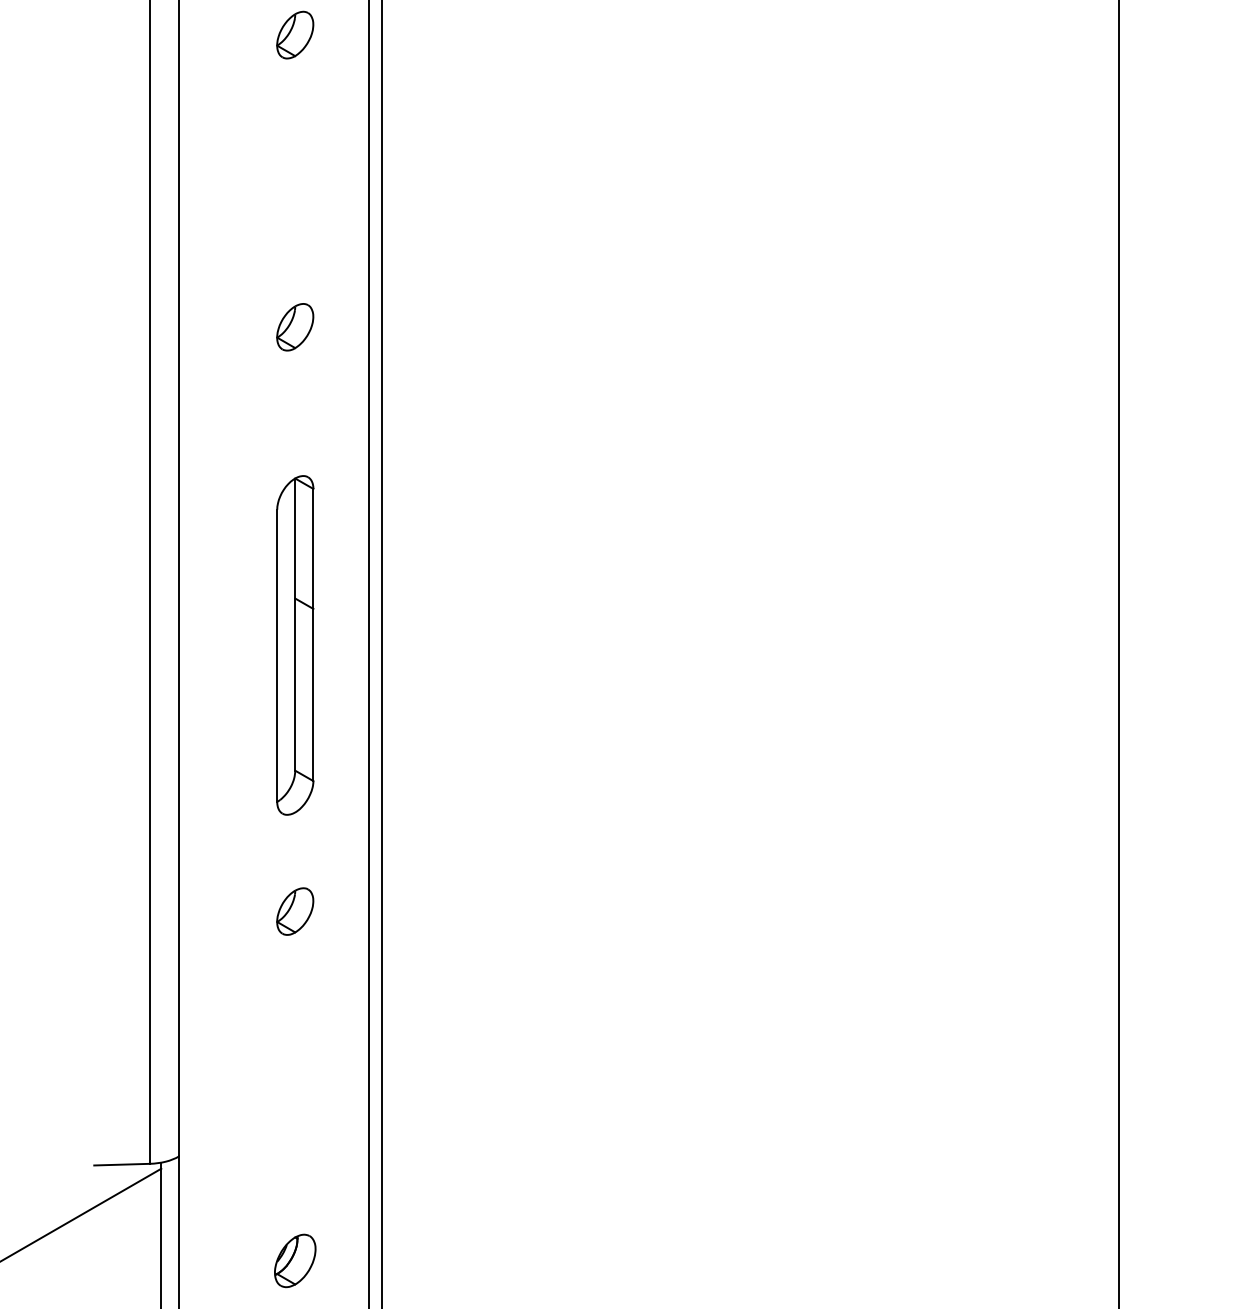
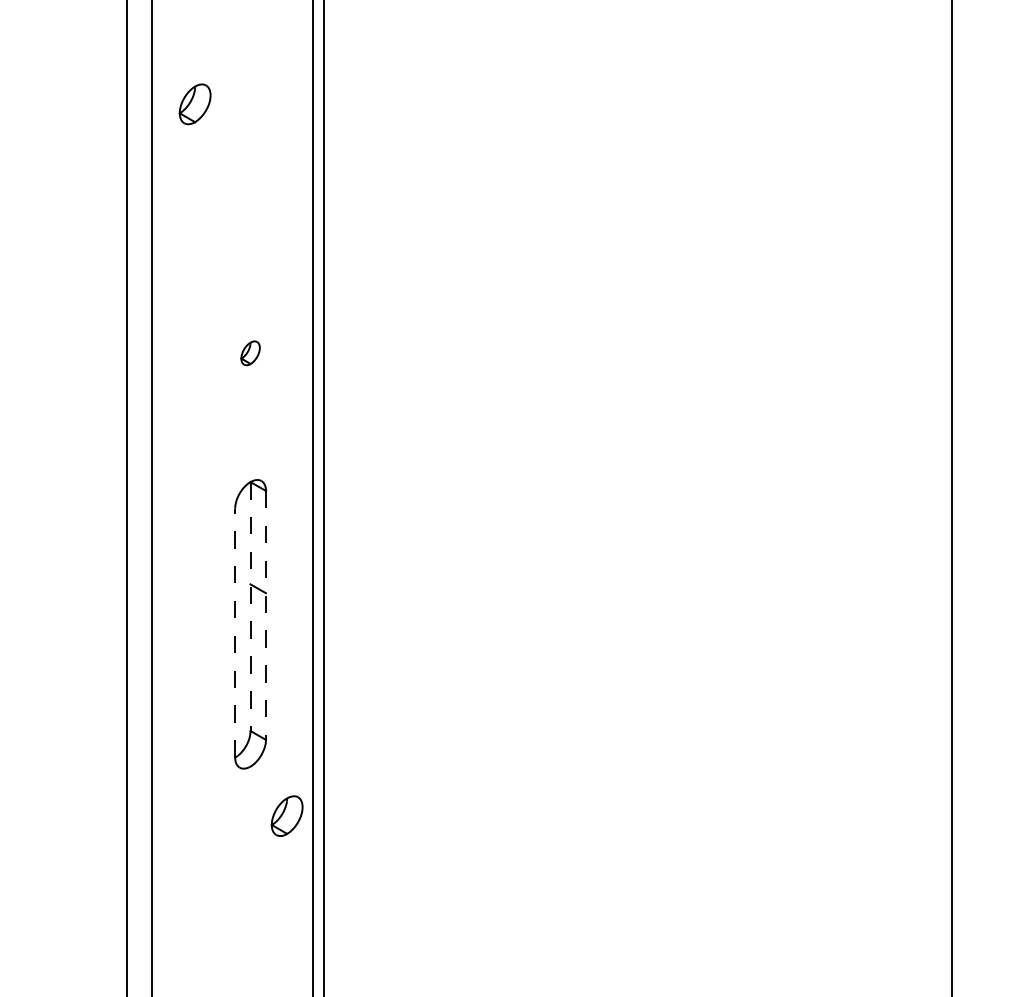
part: (295, 34) -> (195, 103), moved
part: (295, 327) -> (250, 353), size x0.6
line: (295, 625) -> (250, 607), solid -> dashed
line: (313, 635) -> (266, 615), solid -> dashed
line: (277, 655) -> (235, 632), solid -> dashed
part: (295, 911) -> (287, 816), moved

